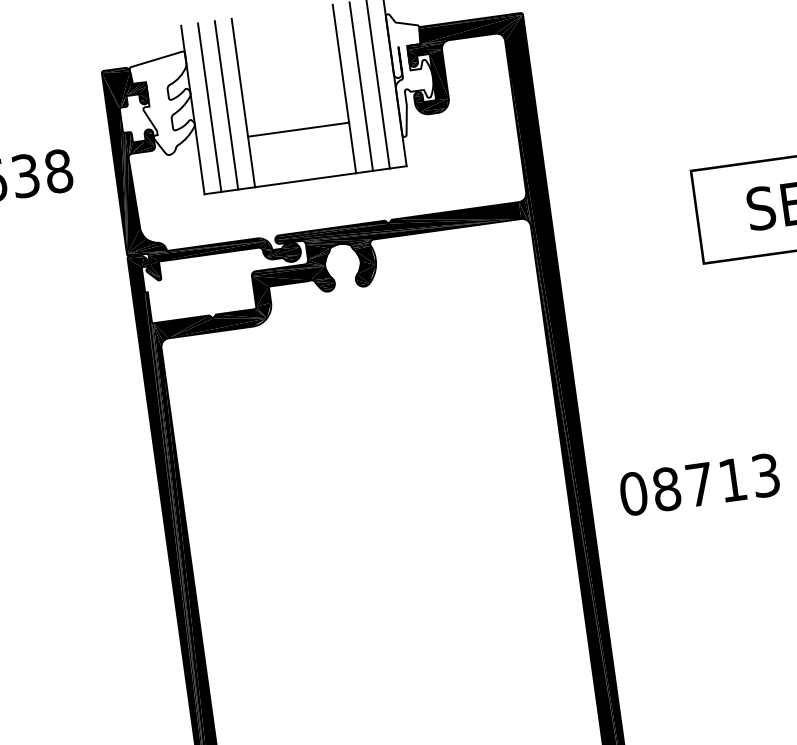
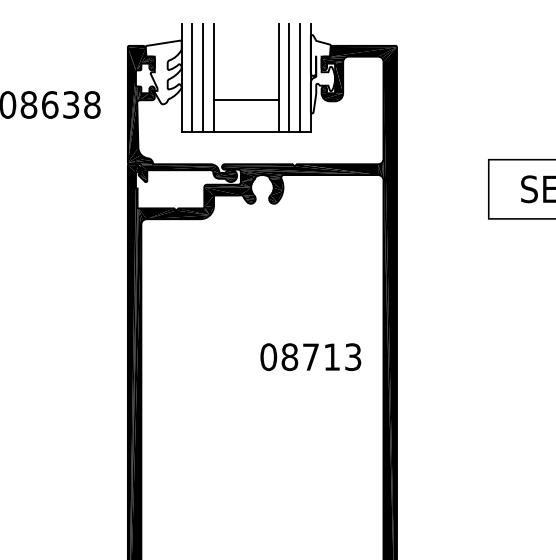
text: (698, 483) -> (310, 356), moved

